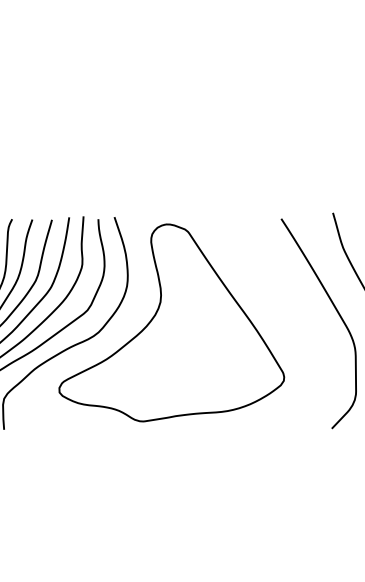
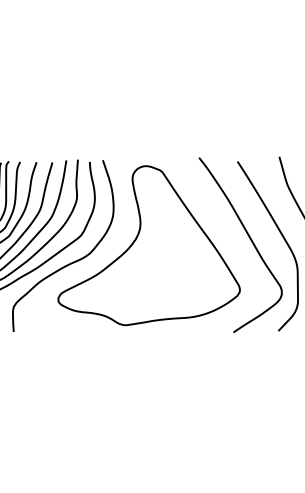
curve: (294, 312) -> (248, 237), added

